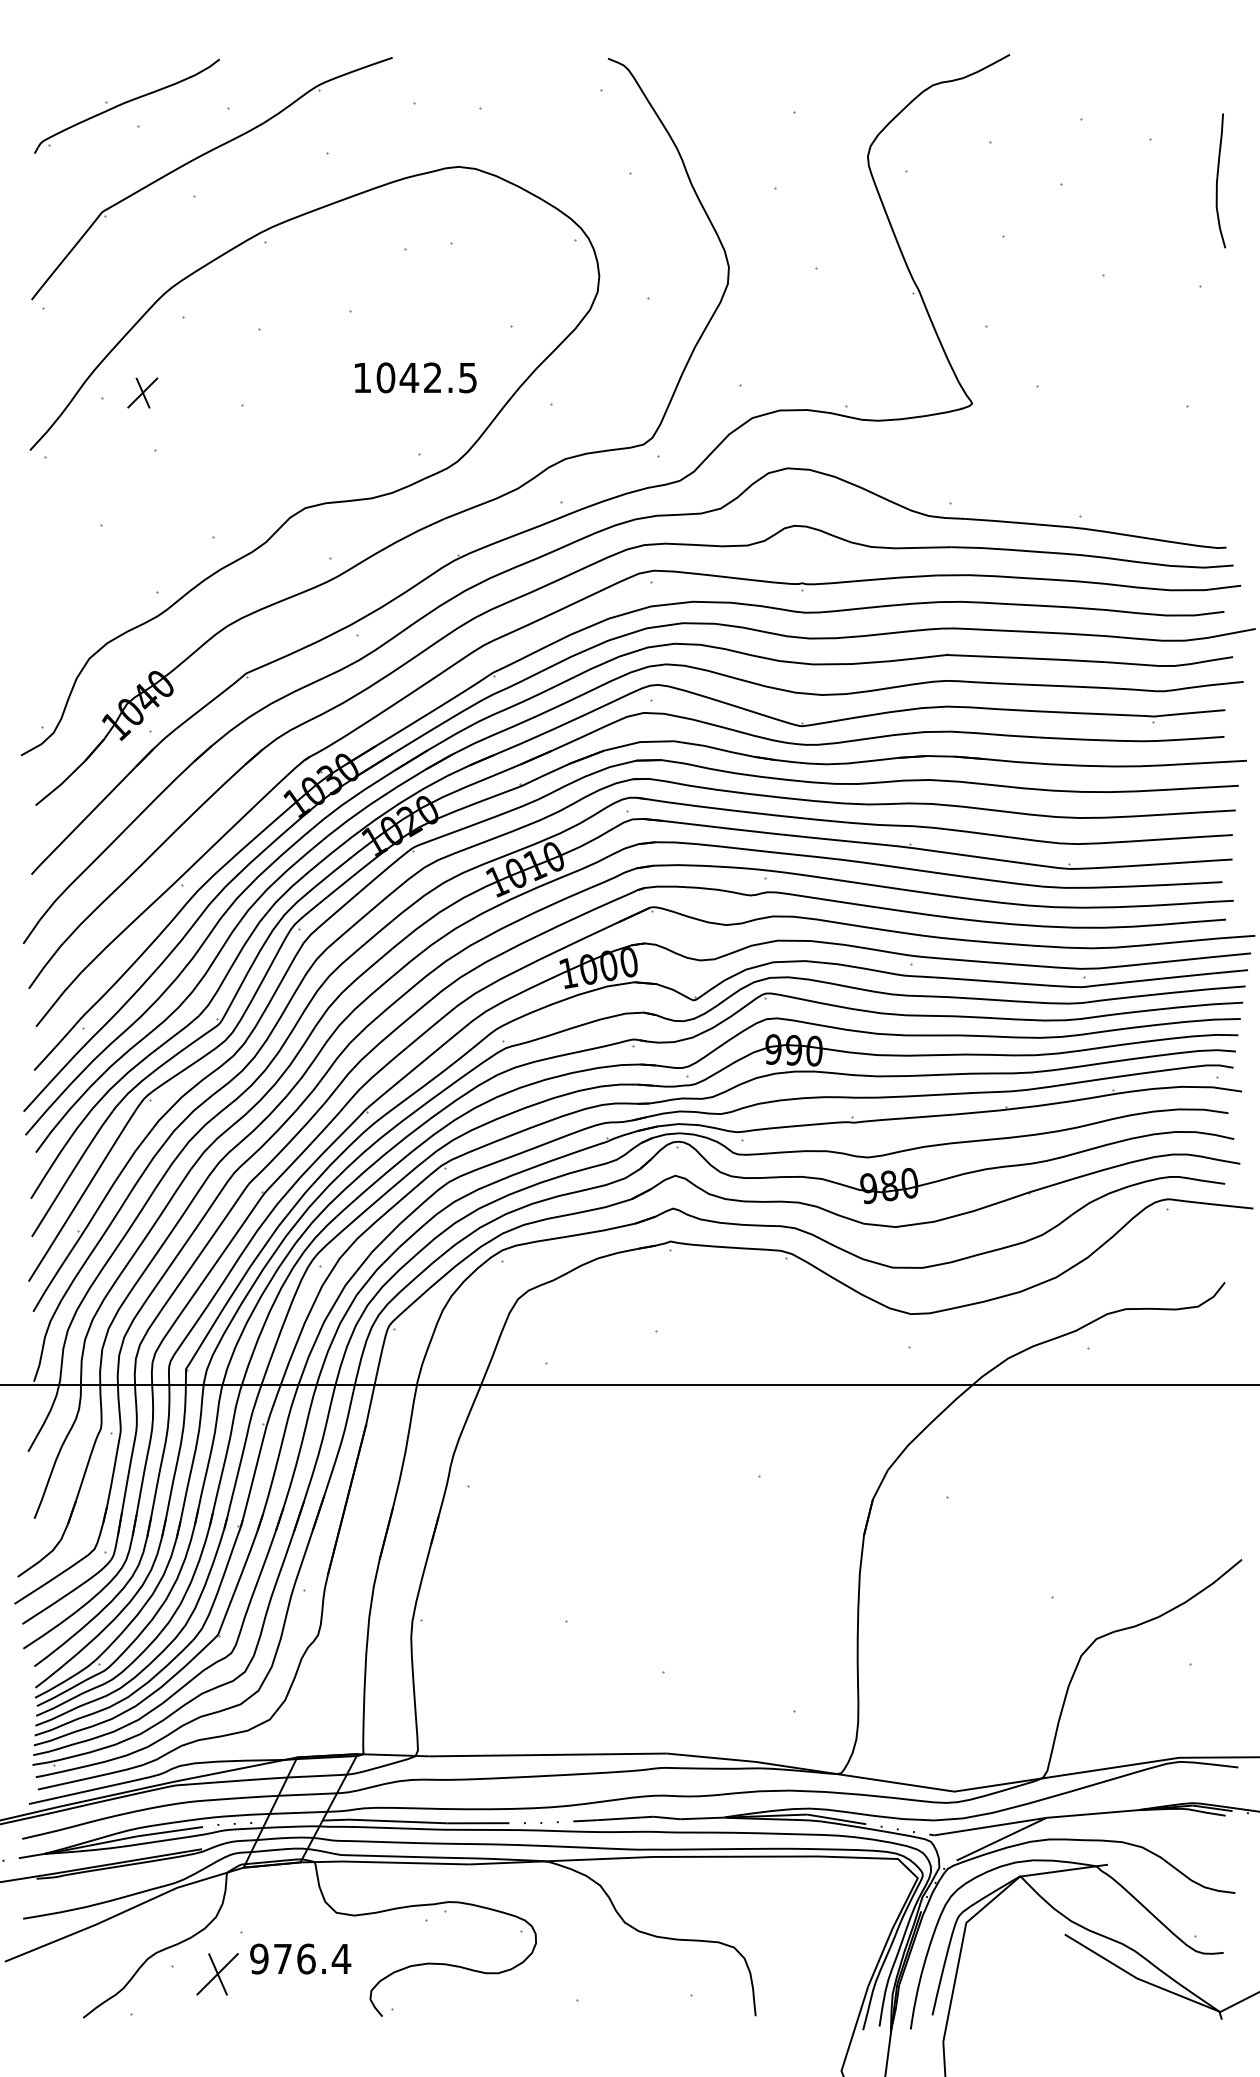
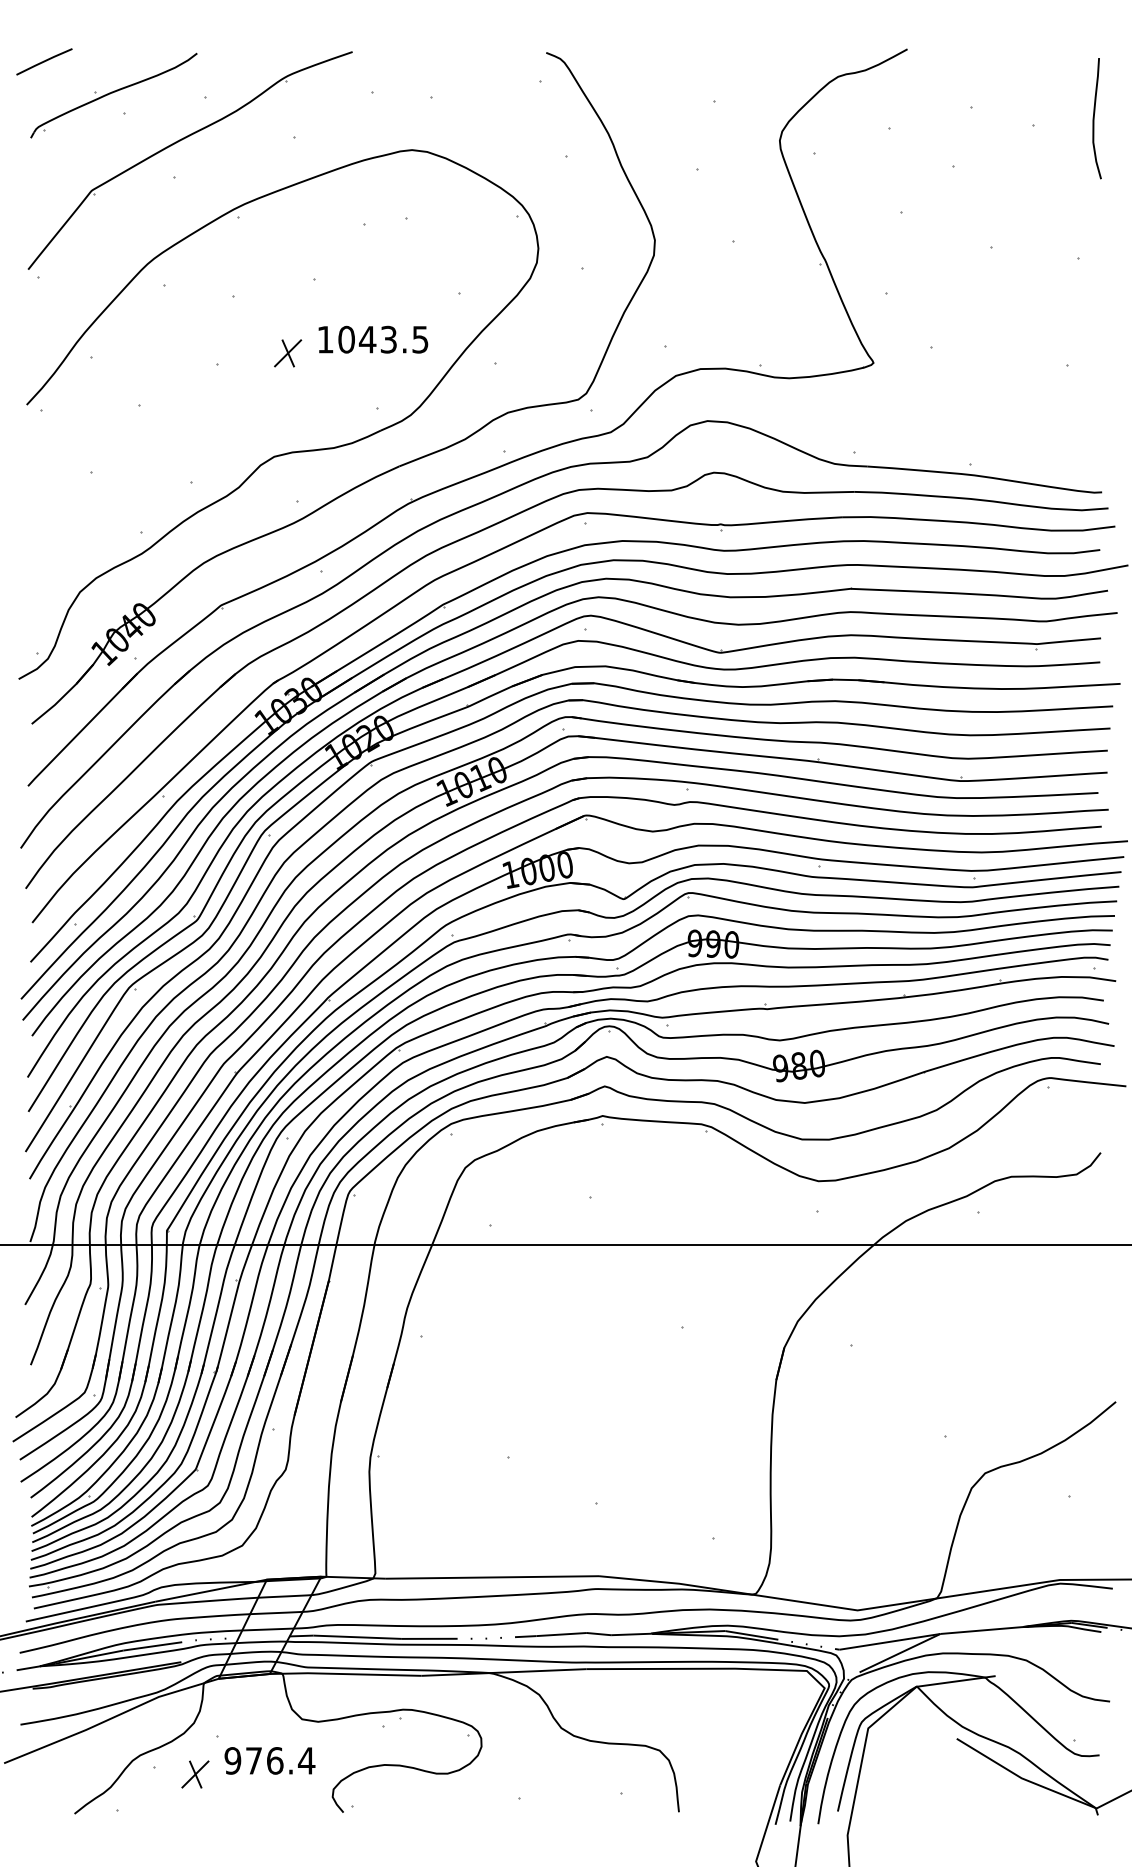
line: (49, 68) -> (44, 61), added
curve: (1218, 179) -> (1094, 117), moved
text: (432, 377) -> (388, 339), 1042.5 -> 1043.5
part: (142, 392) -> (287, 352), moved
part: (217, 1973) -> (195, 1773), size x0.71

